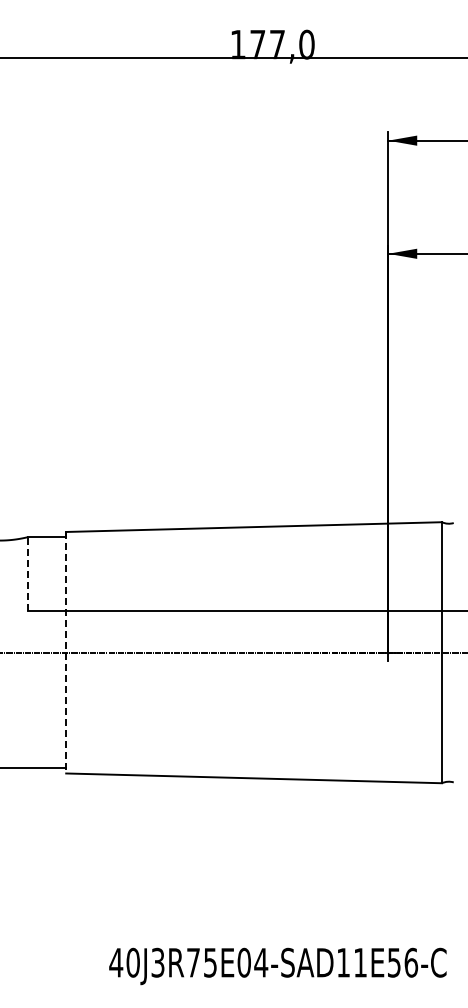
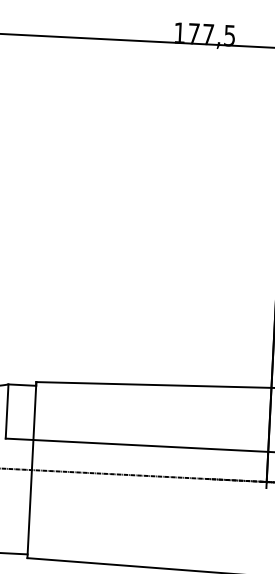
text: (306, 44) -> (229, 35), 177,0 -> 177,5
line: (28, 573) -> (7, 410), dashed -> solid
line: (66, 652) -> (32, 469), dashed -> solid

